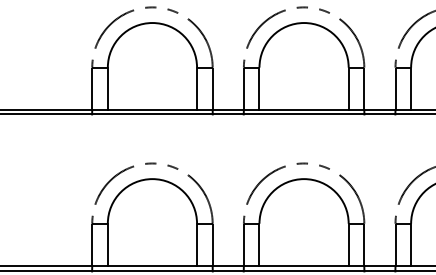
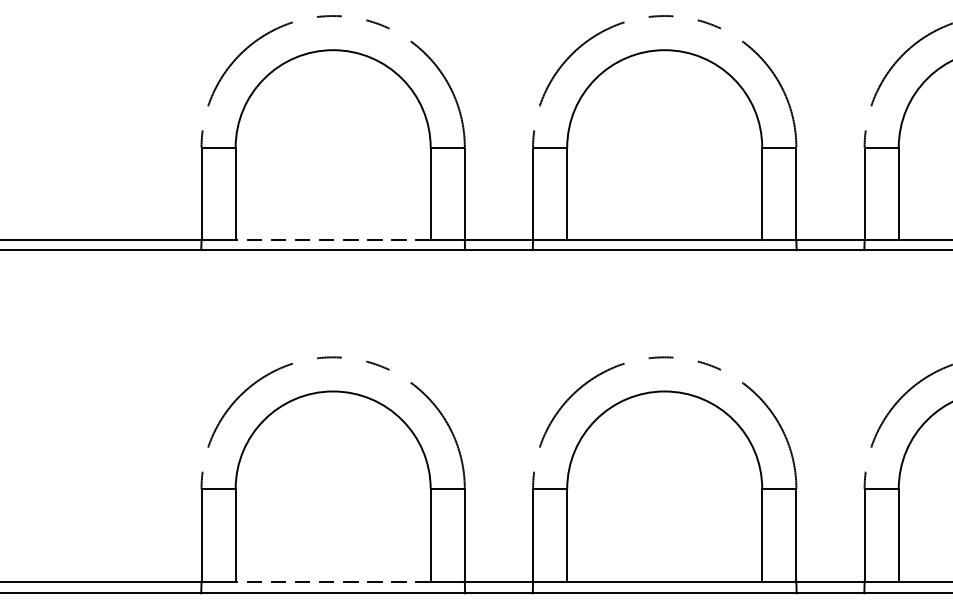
line: (152, 109) -> (333, 239), solid -> dashed
line: (152, 266) -> (333, 582), solid -> dashed

